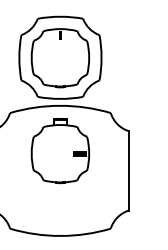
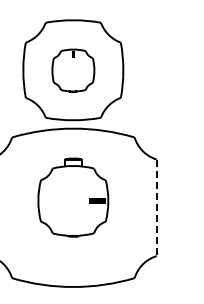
part: (60, 58) -> (73, 70), size x0.6
part: (60, 150) -> (73, 197), moved
line: (128, 171) -> (156, 208), solid -> dashed

